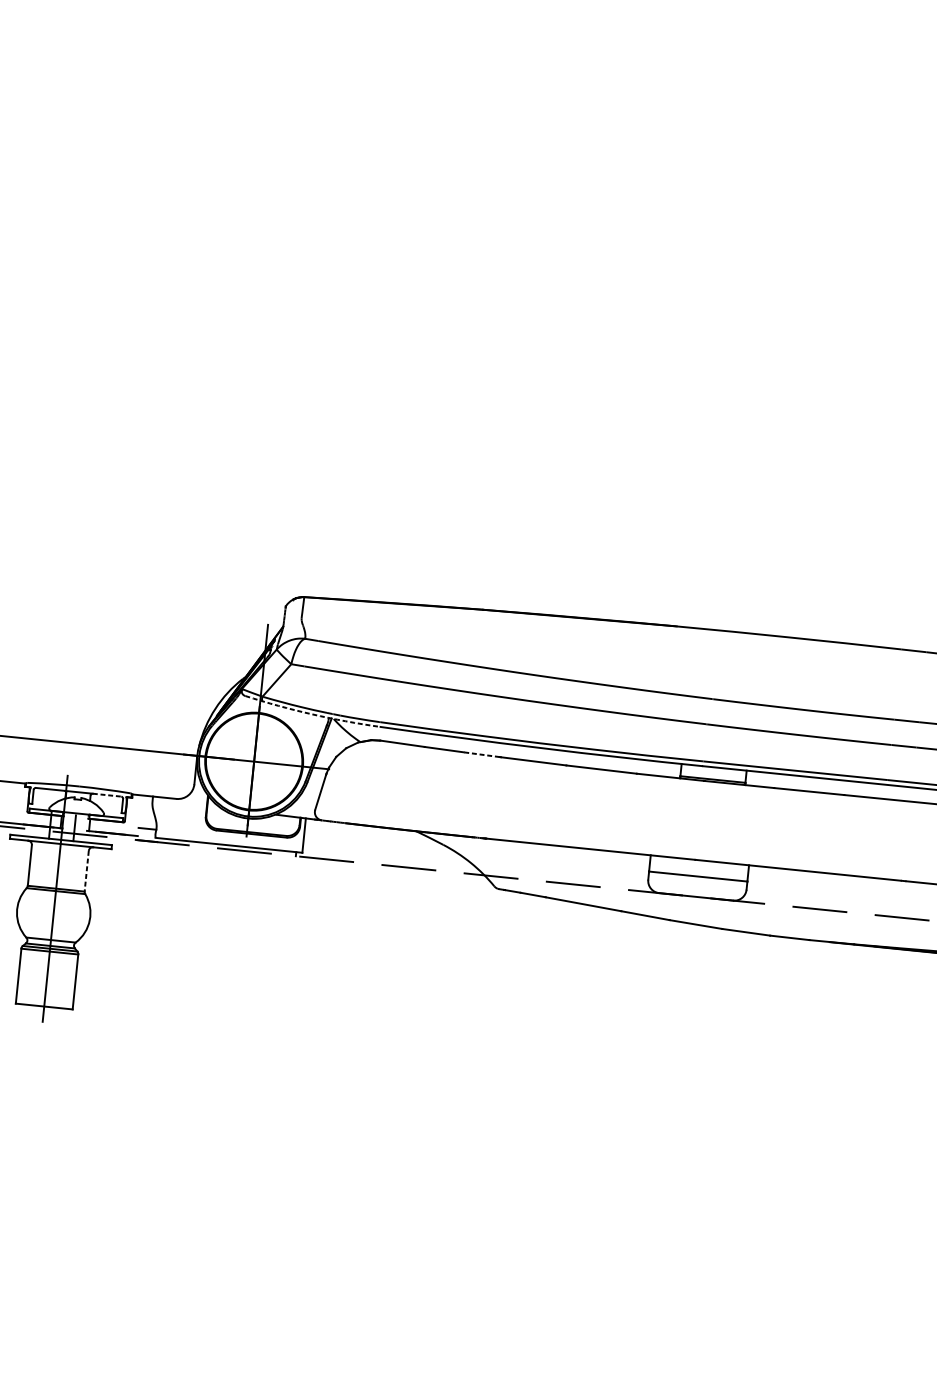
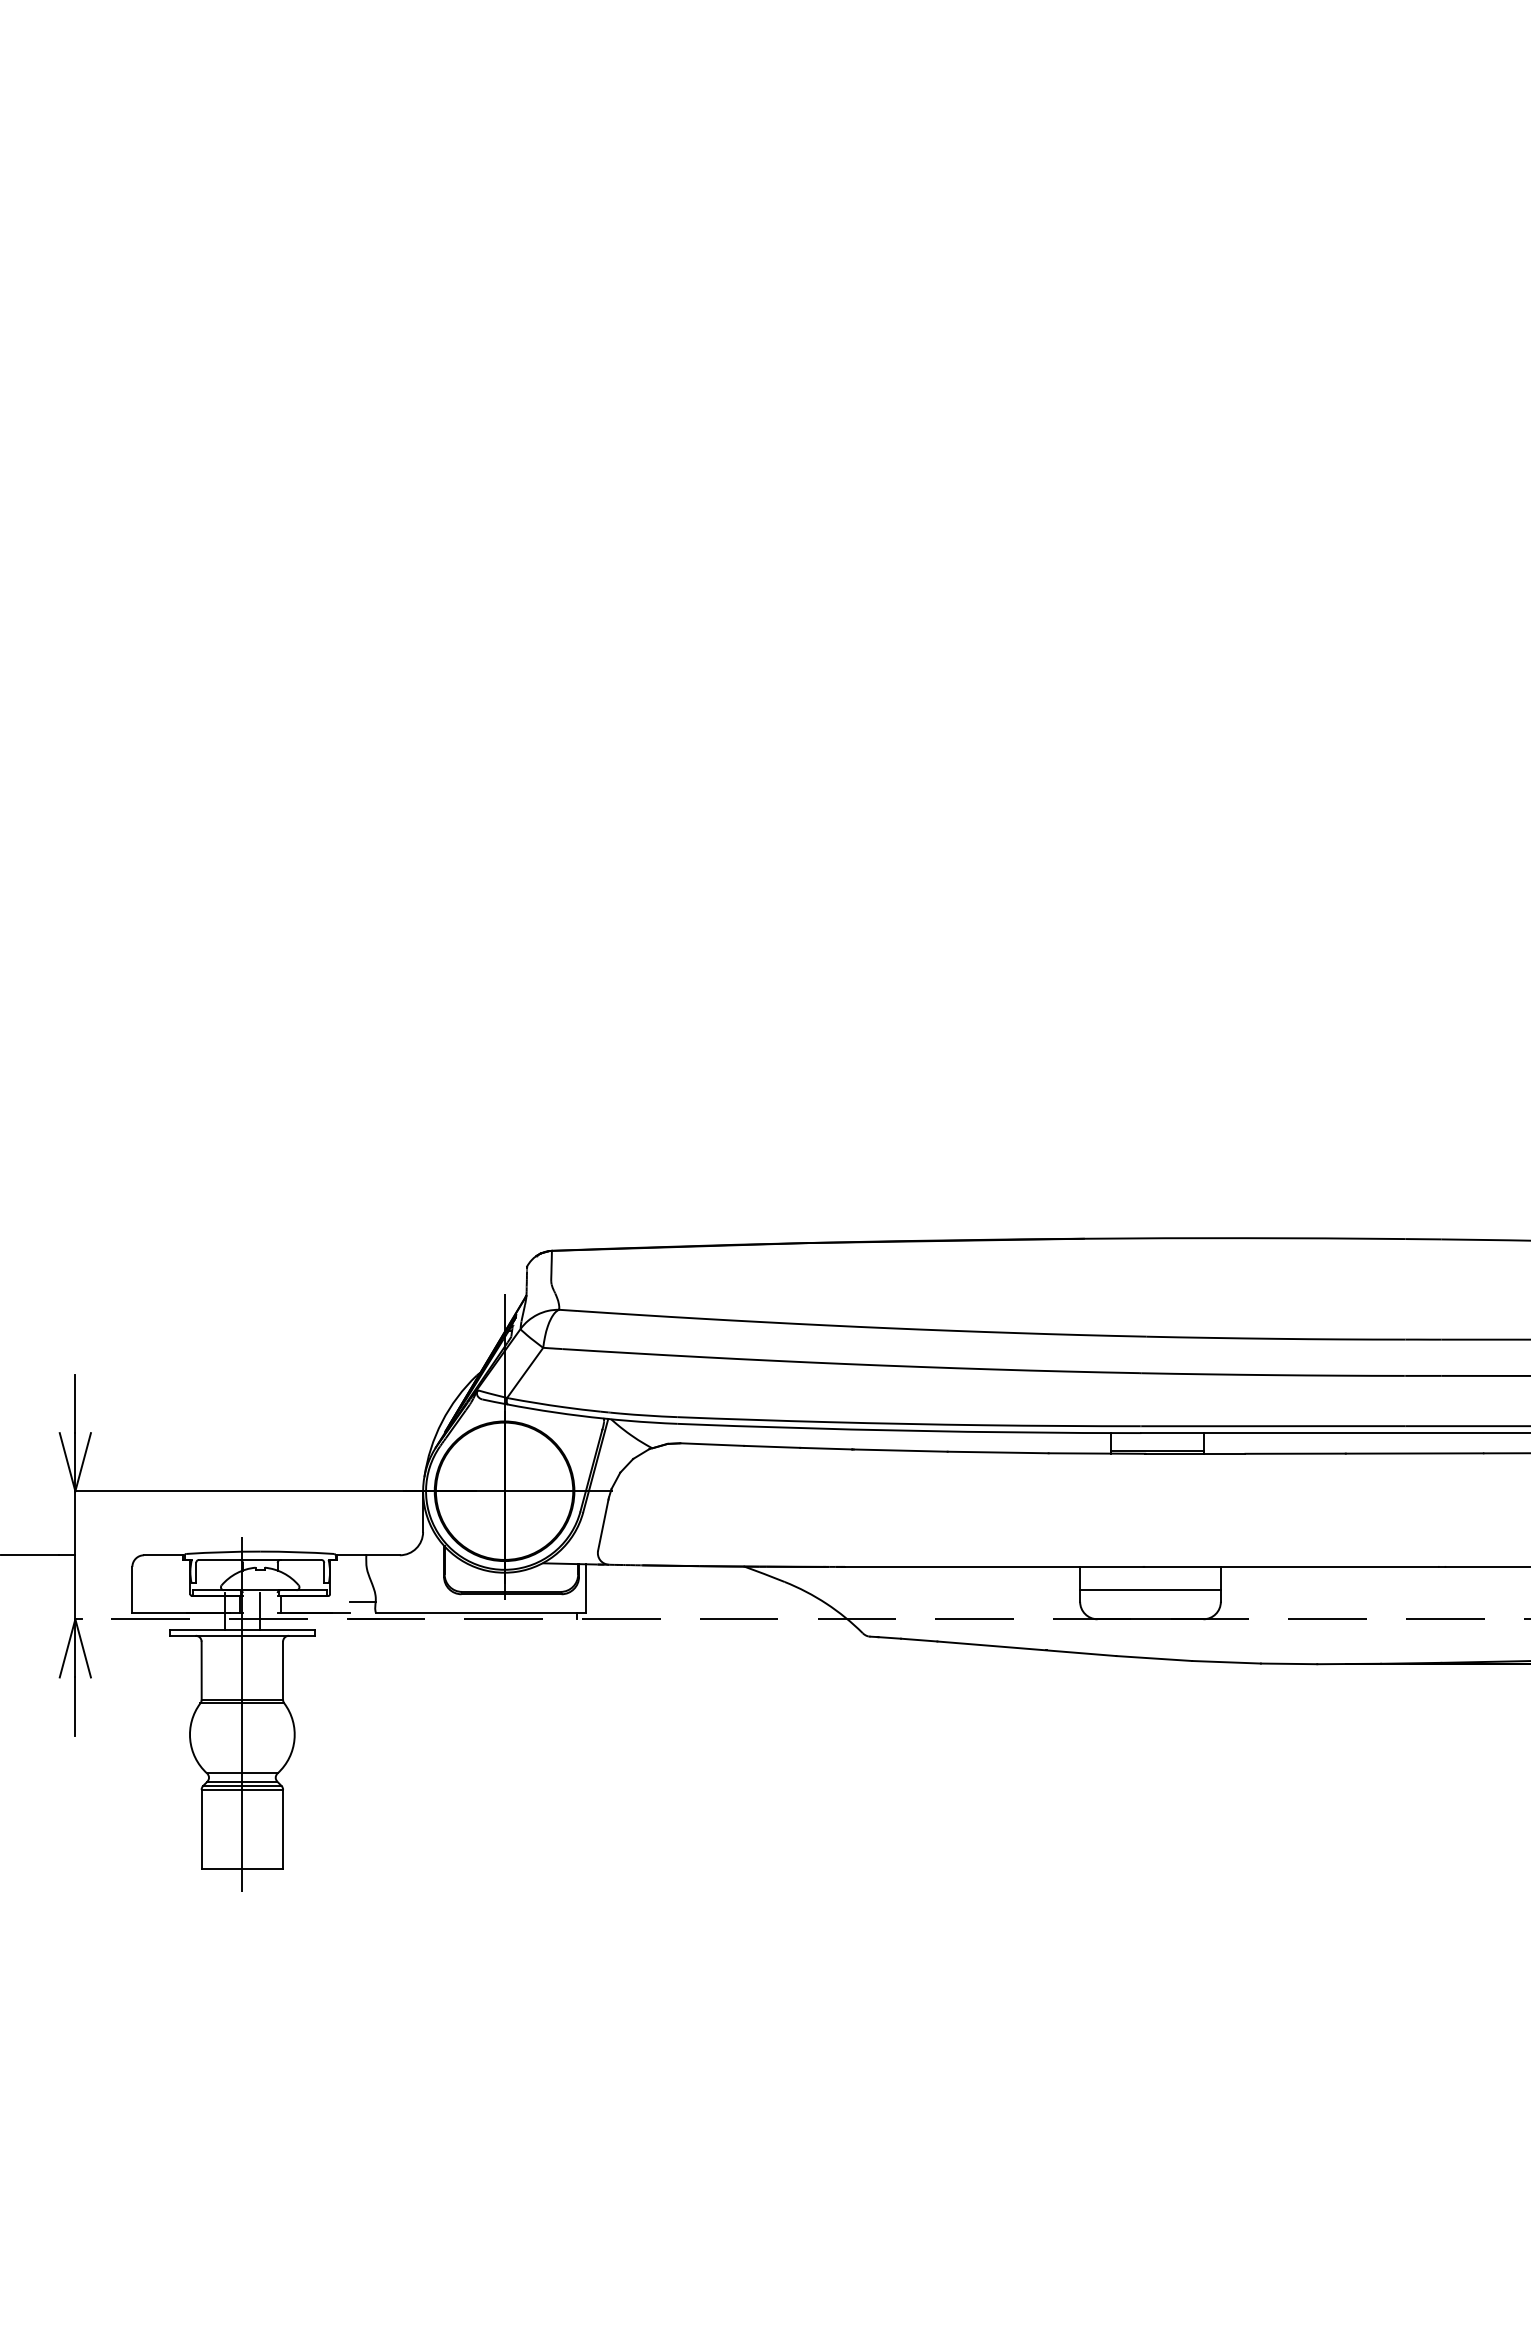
arc: (311, 714) -> (579, 1415), dashed -> solid
line: (482, 754) -> (826, 1448), dashed -> solid
line: (107, 794) -> (301, 1559), dashed -> solid
line: (86, 871) -> (283, 1671), dashed -> solid

